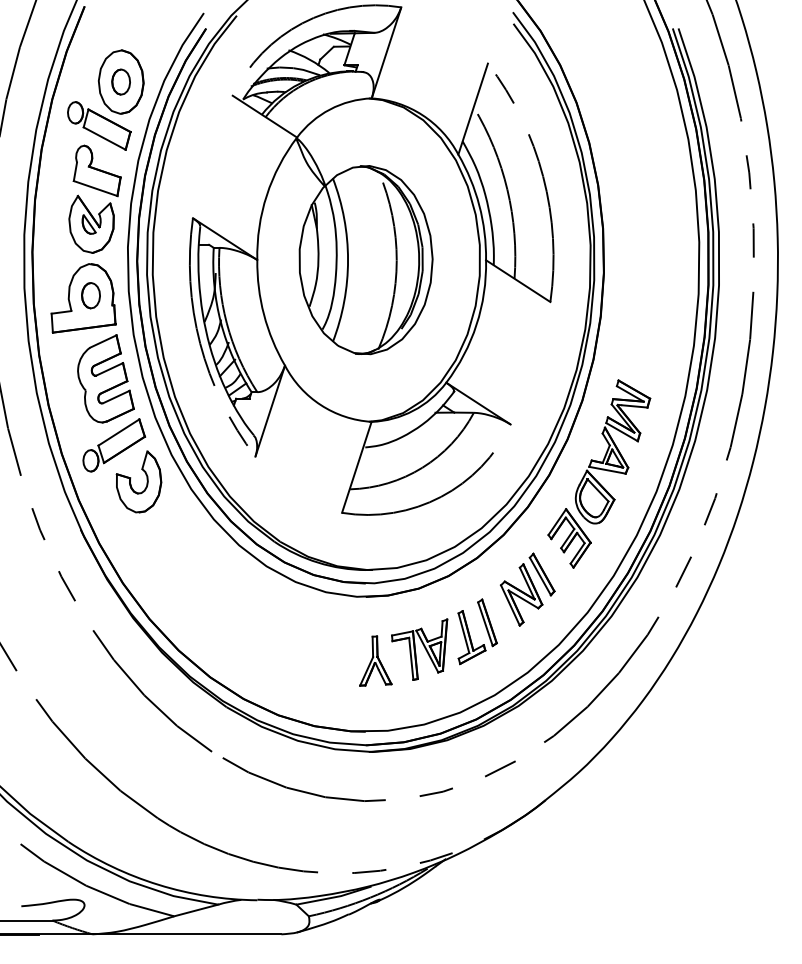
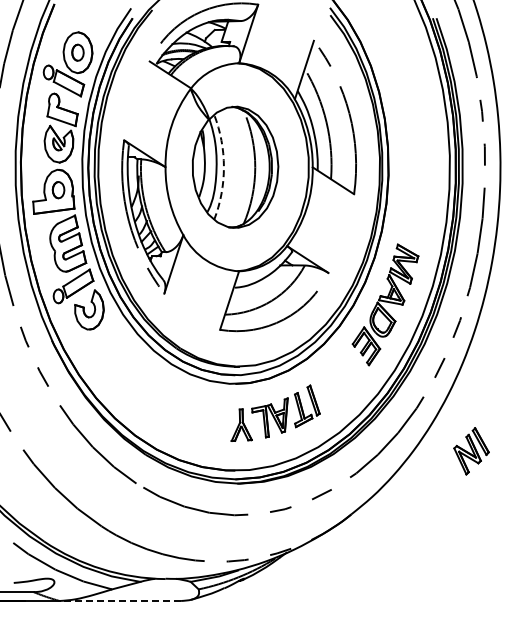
arc: (347, 260) -> (223, 167), solid -> dashed
part: (527, 590) -> (471, 451), moved
line: (187, 935) -> (120, 601), solid -> dashed

